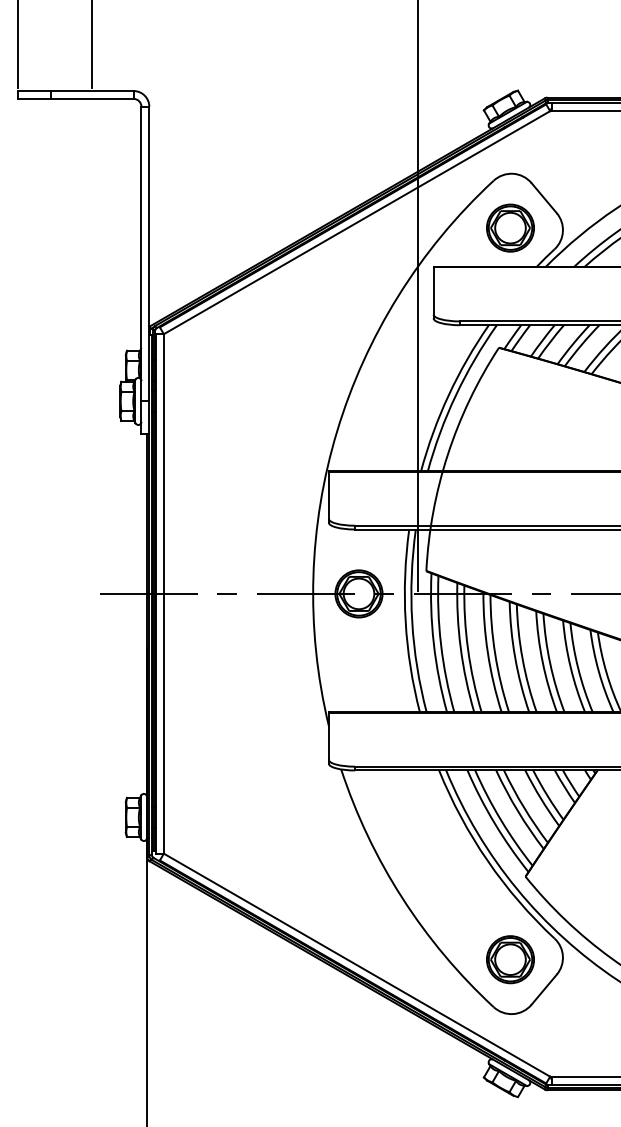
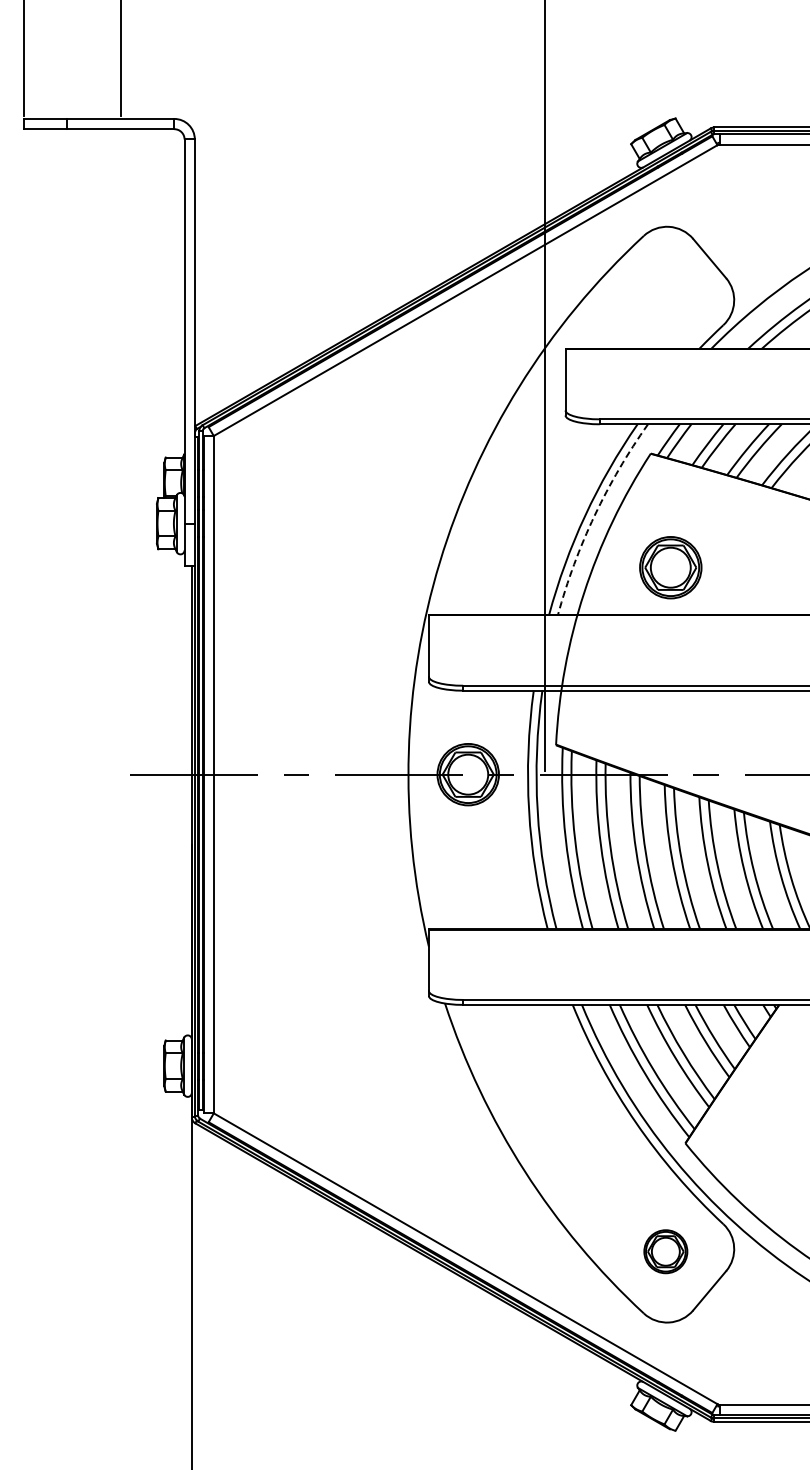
part: (510, 227) -> (670, 567), moved
arc: (455, 395) -> (594, 515), solid -> dashed
part: (510, 959) -> (665, 1251), size x0.7

